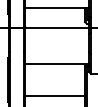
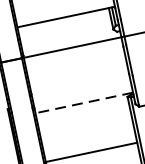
line: (57, 64) -> (84, 103), solid -> dashed

